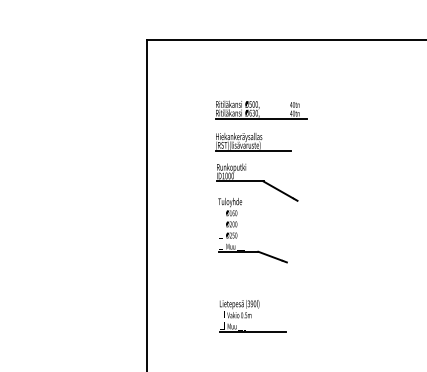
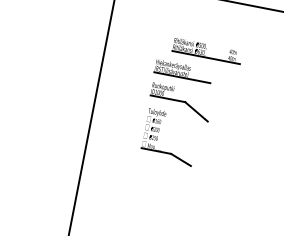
part: (261, 109) -> (207, 50), moved
part: (252, 316) -> (157, 201), removed

